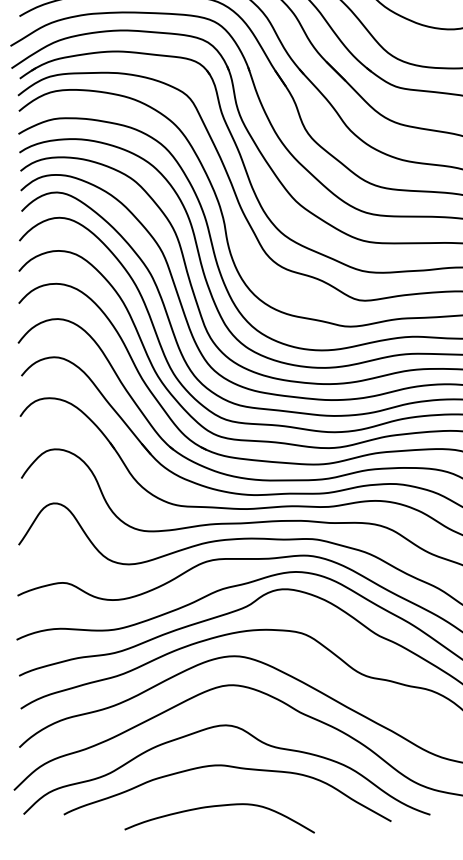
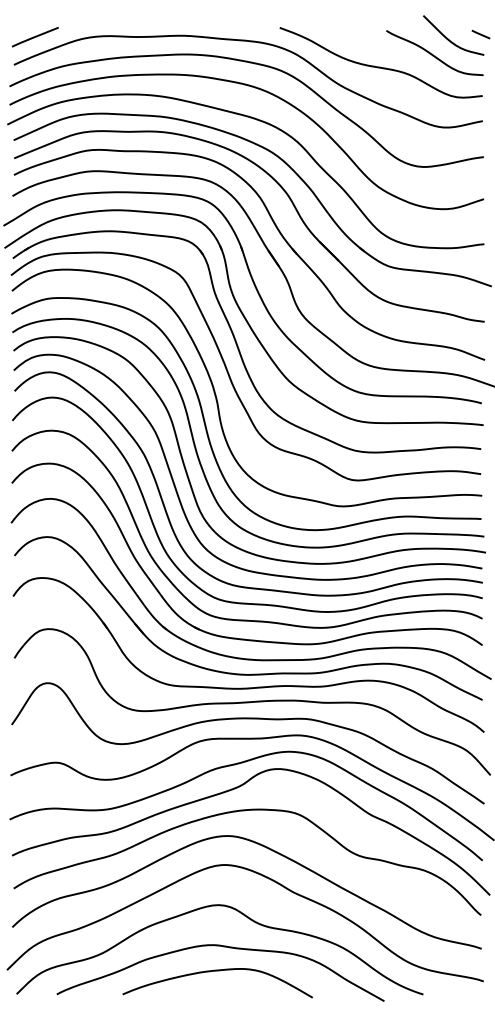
curve: (219, 806) -> (217, 971), moved

